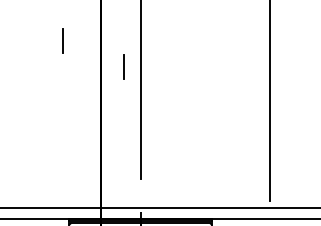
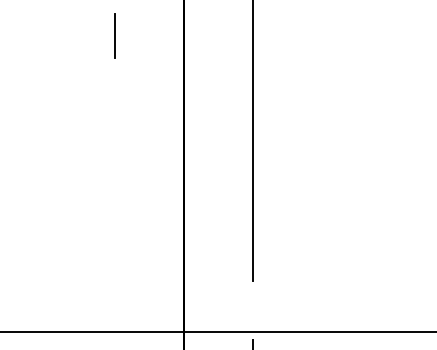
line: (123, 66) -> (223, 80), removed

